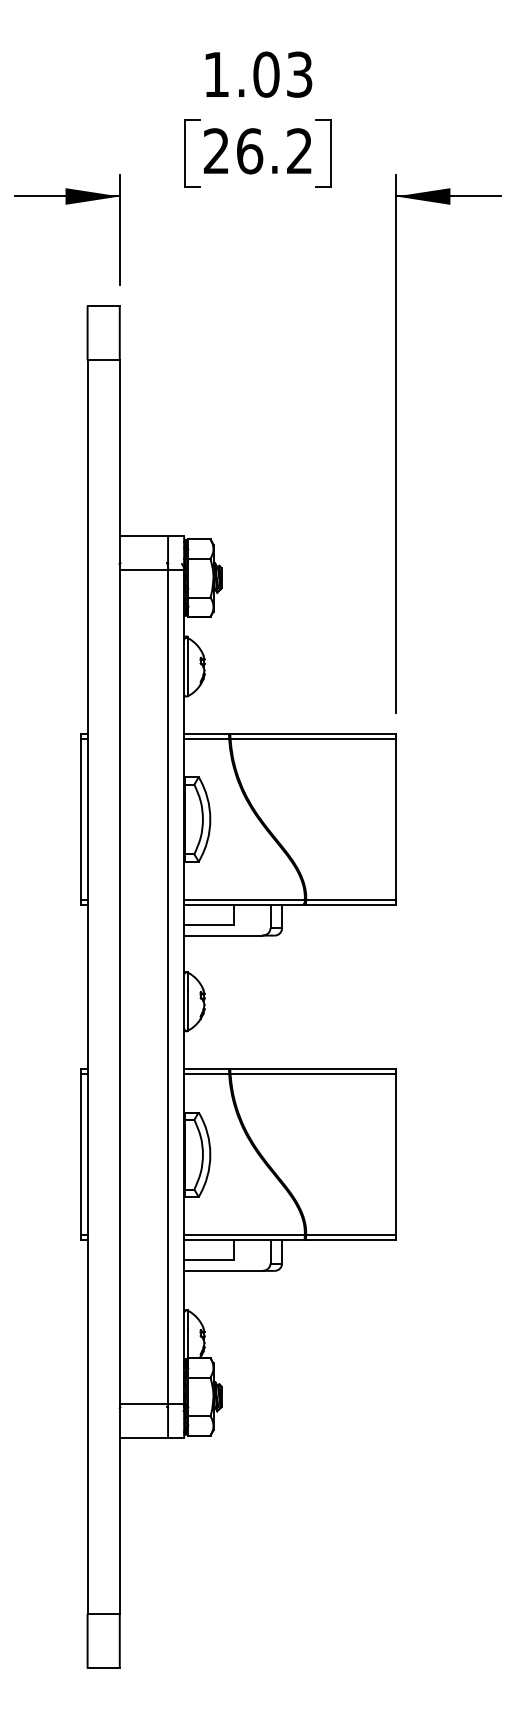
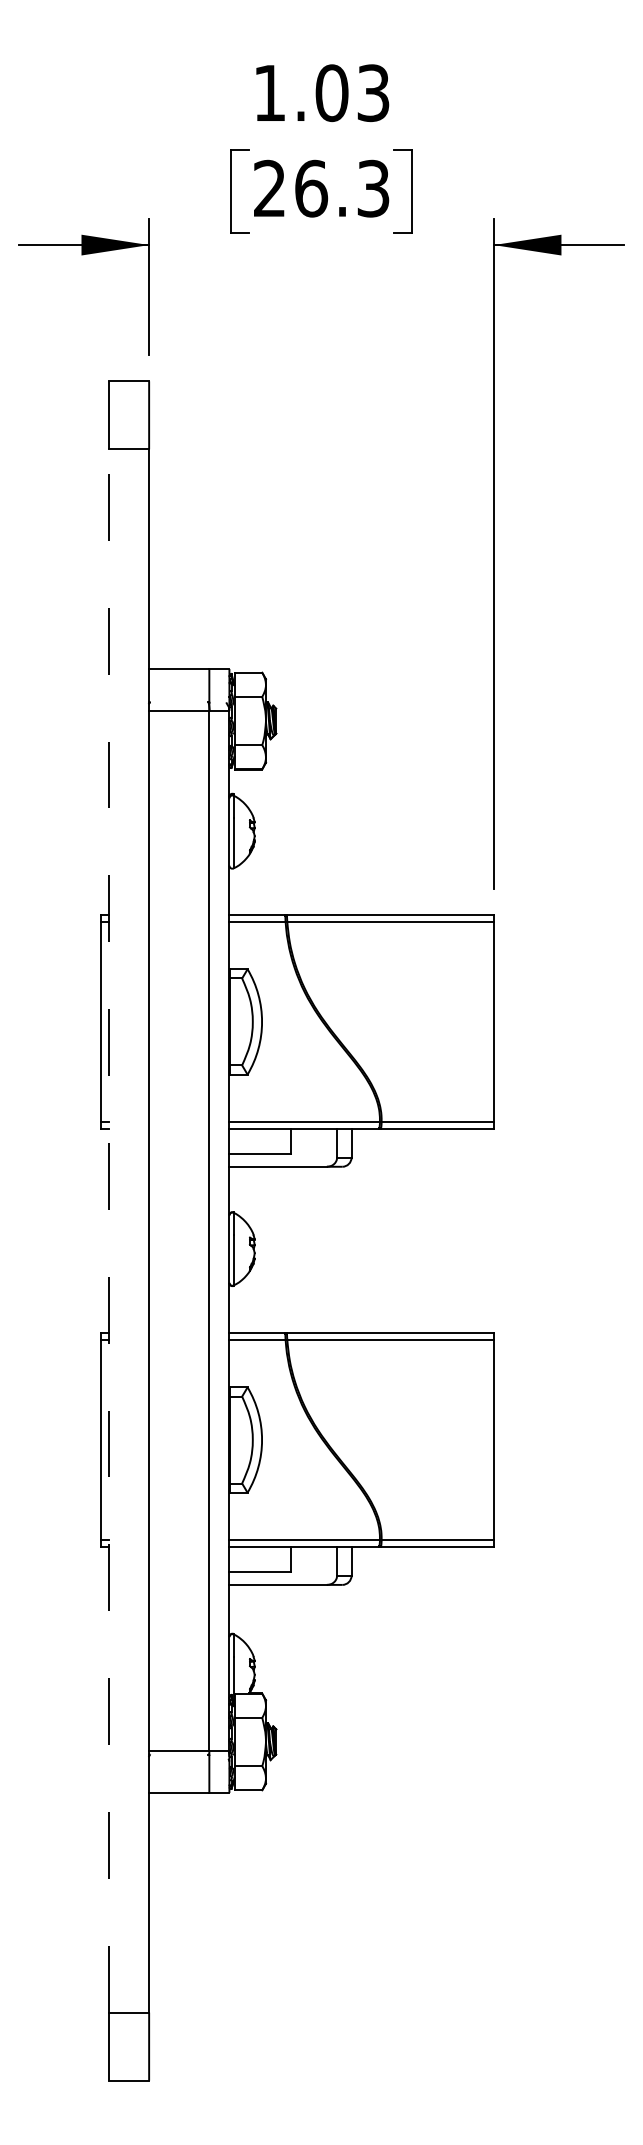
text: (299, 151) -> (373, 188), 26.2 -> 26.3
line: (87, 987) -> (109, 1231), solid -> dashed

